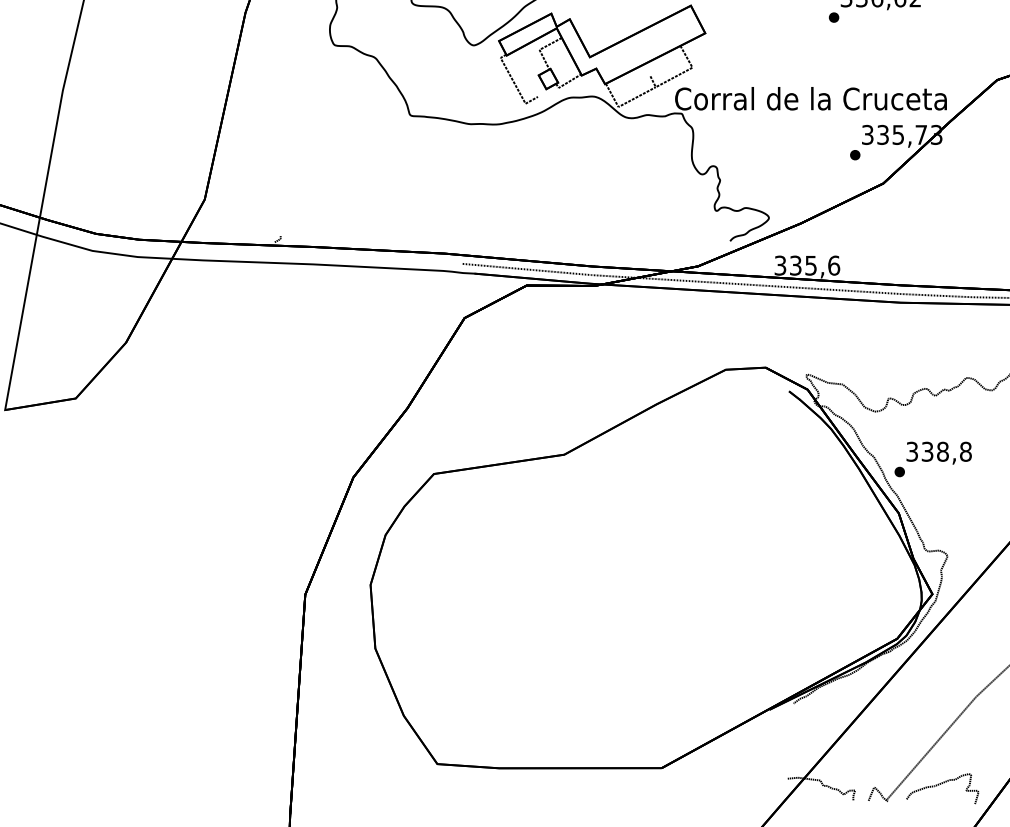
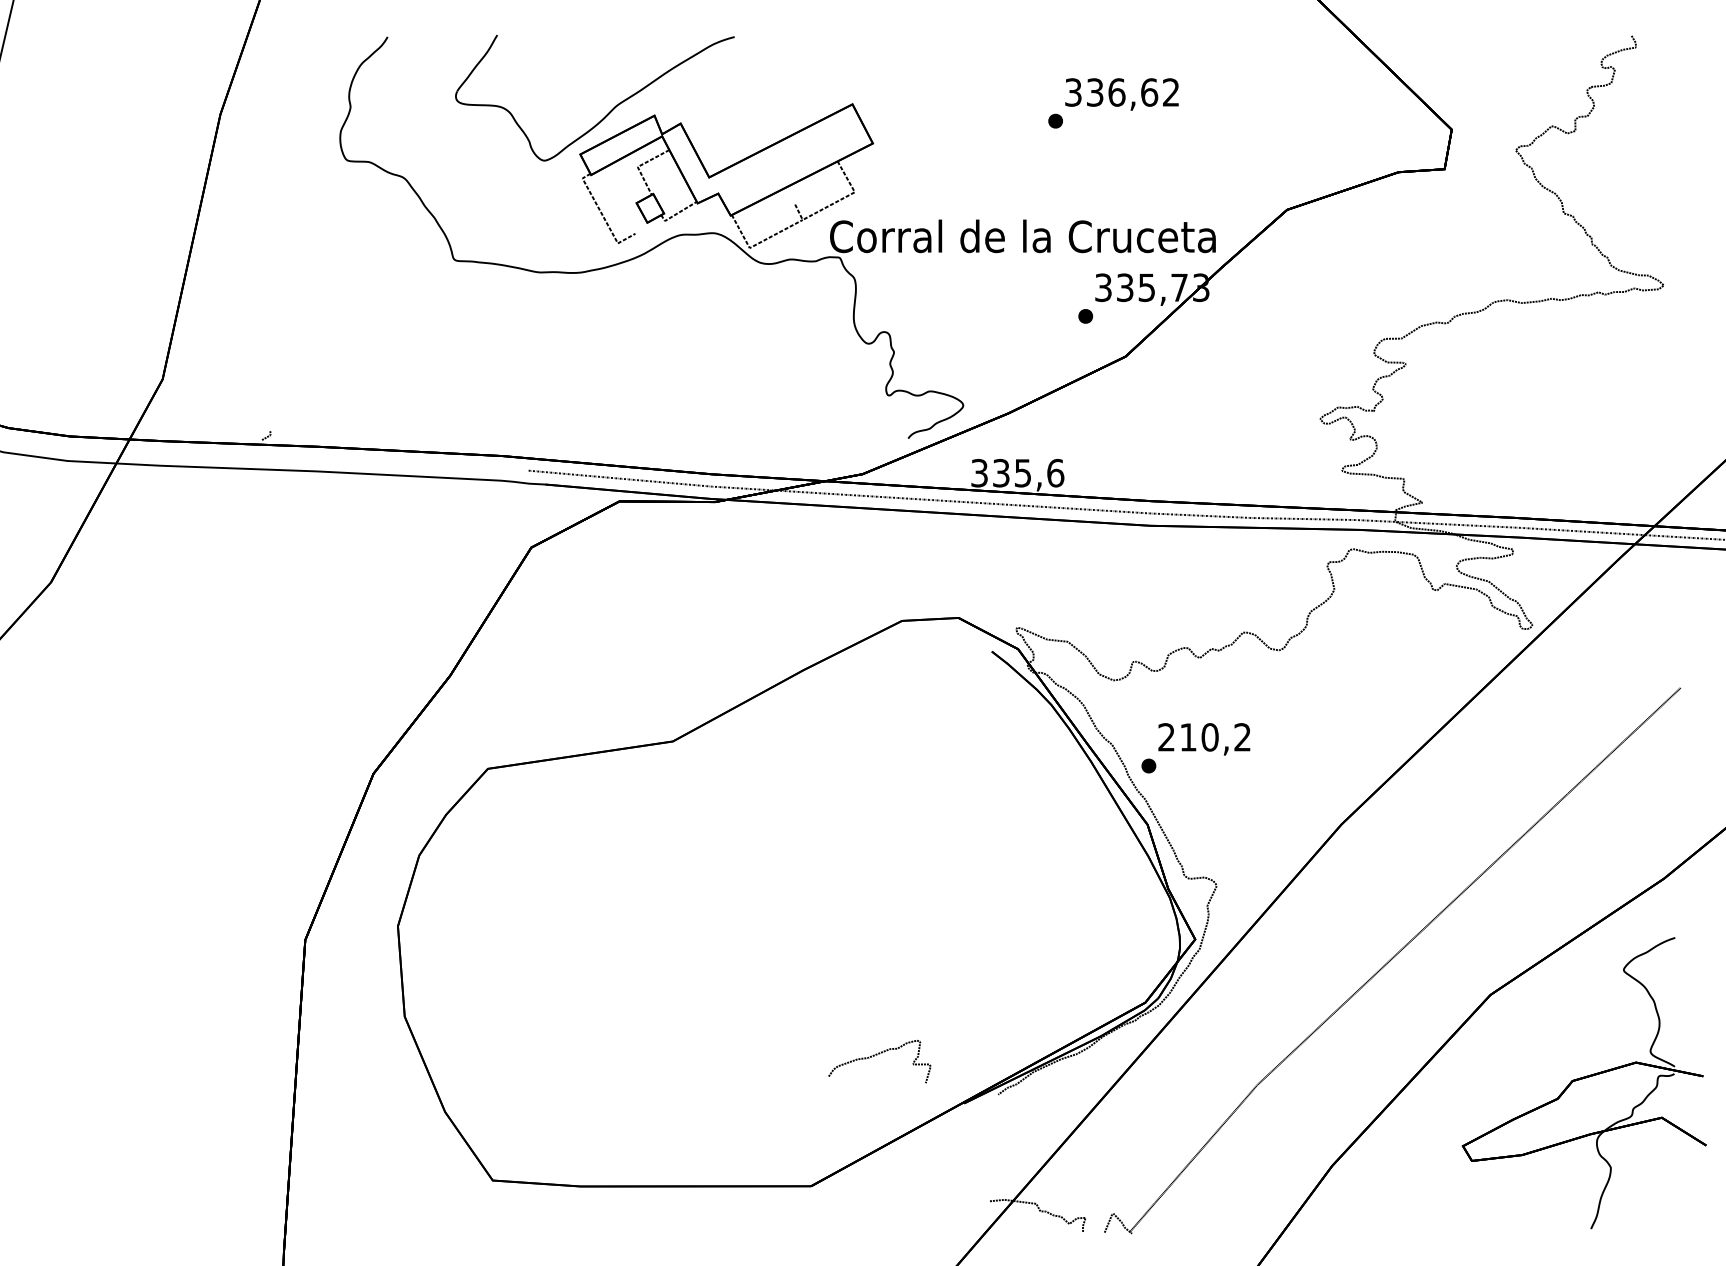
text: (938, 451) -> (1204, 737), 338,8 -> 210,2
curve: (941, 784) -> (877, 1055), moved

